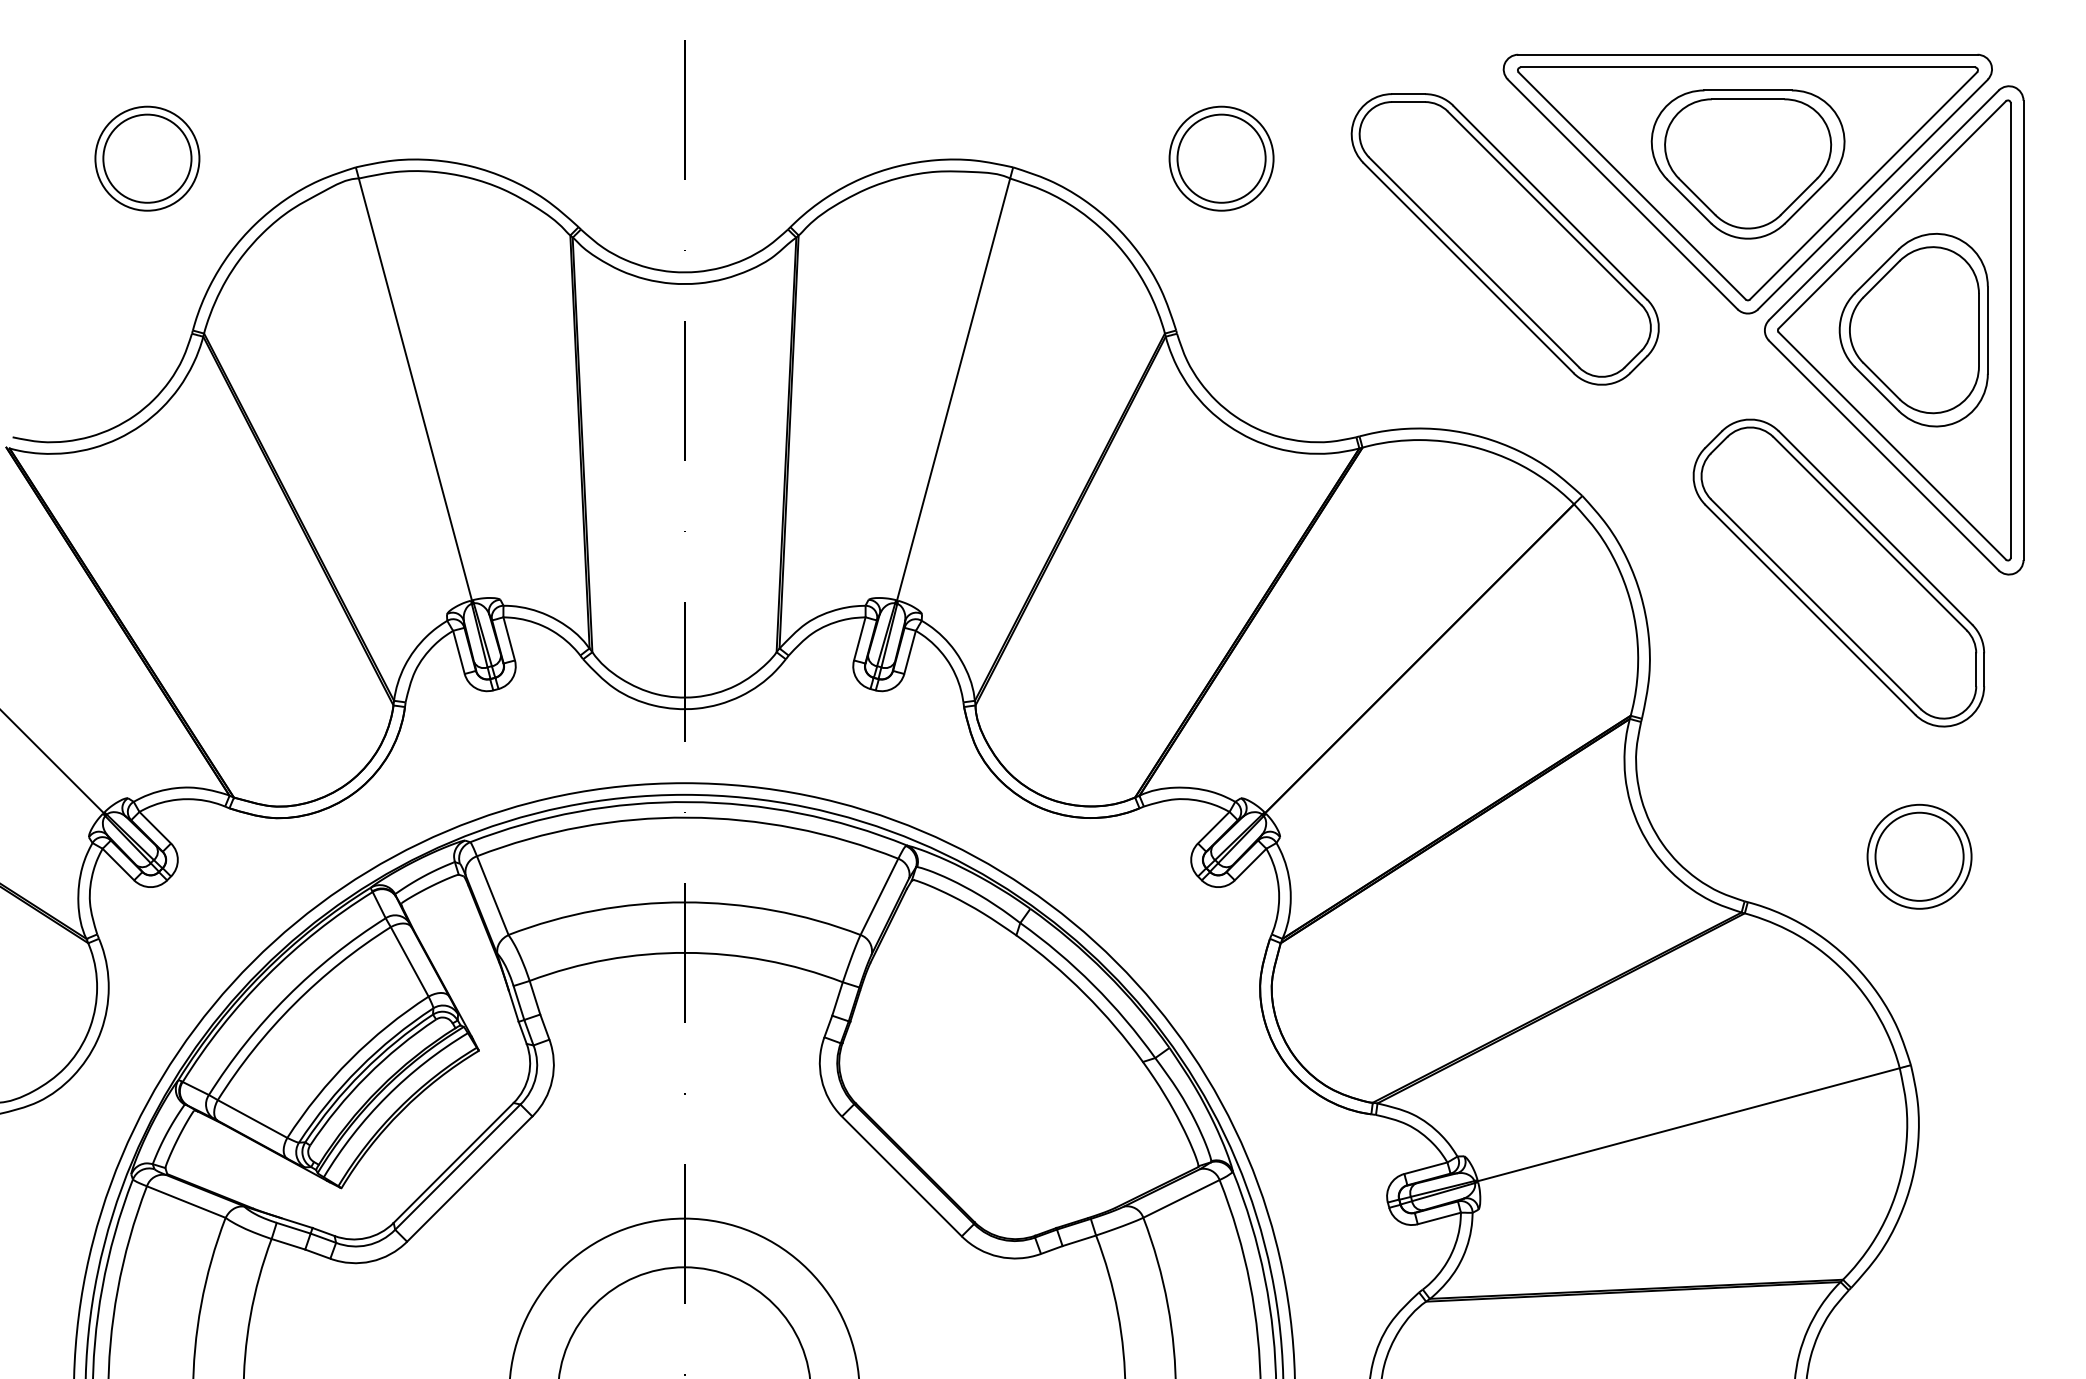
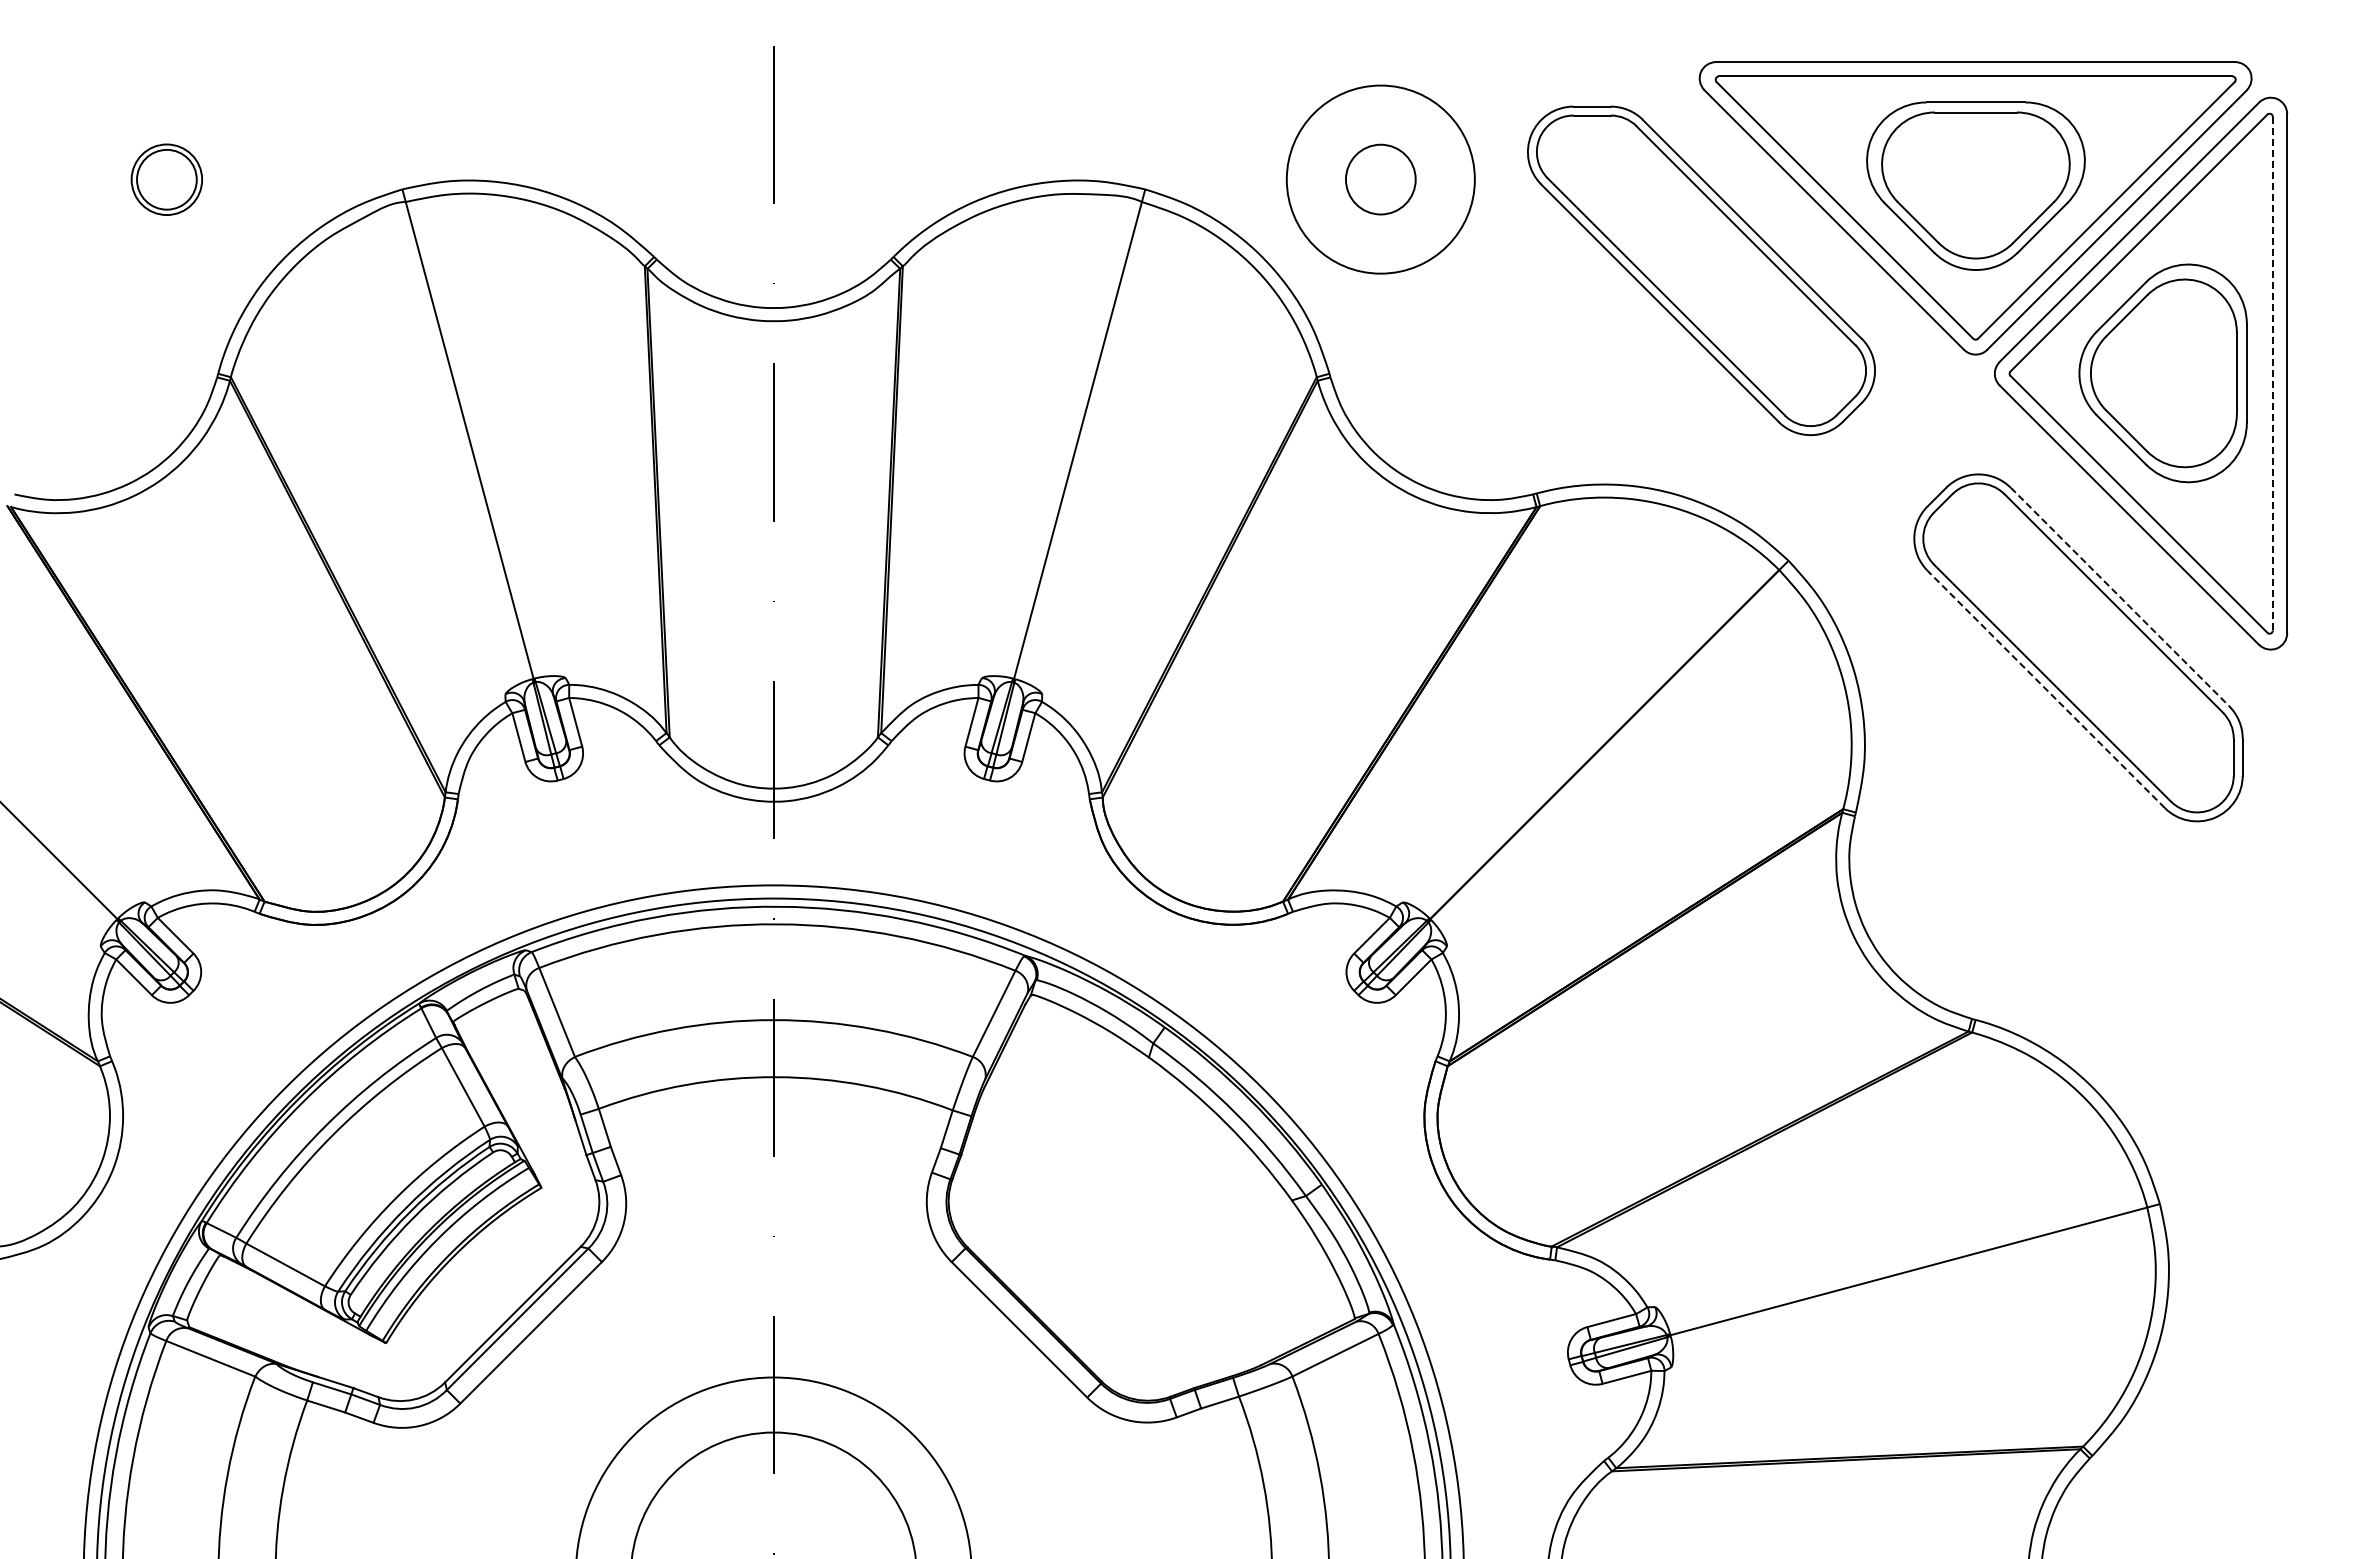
part: (147, 158) -> (166, 179), size x0.6
circle: (1221, 158) -> (1380, 179), size x0.7
circle: (1221, 158) -> (1380, 179), size x1.6
line: (2010, 330) -> (2272, 373), solid -> dashed
line: (1876, 528) -> (2120, 597), solid -> dashed
line: (1810, 609) -> (2046, 689), solid -> dashed
part: (1919, 856) -> (2169, 968), removed

